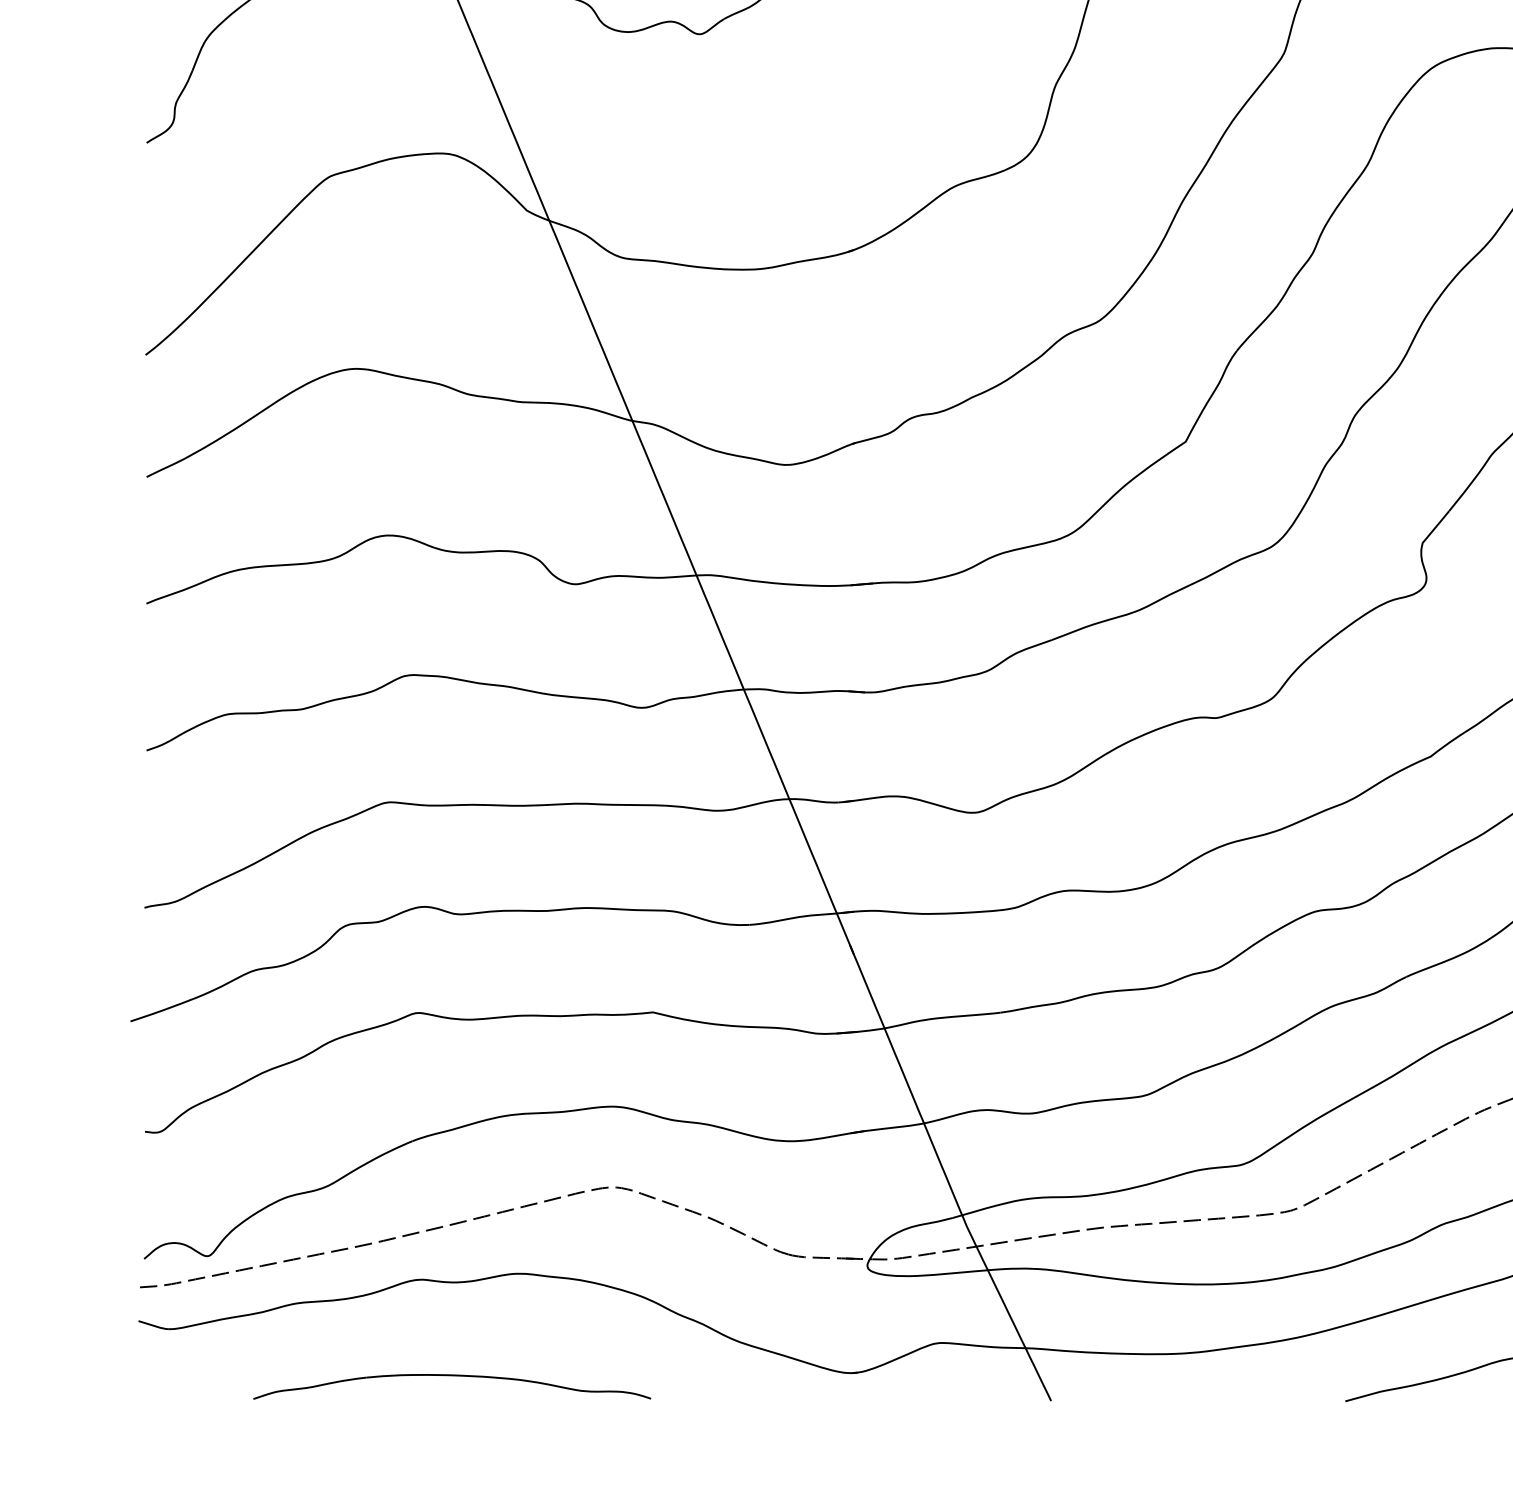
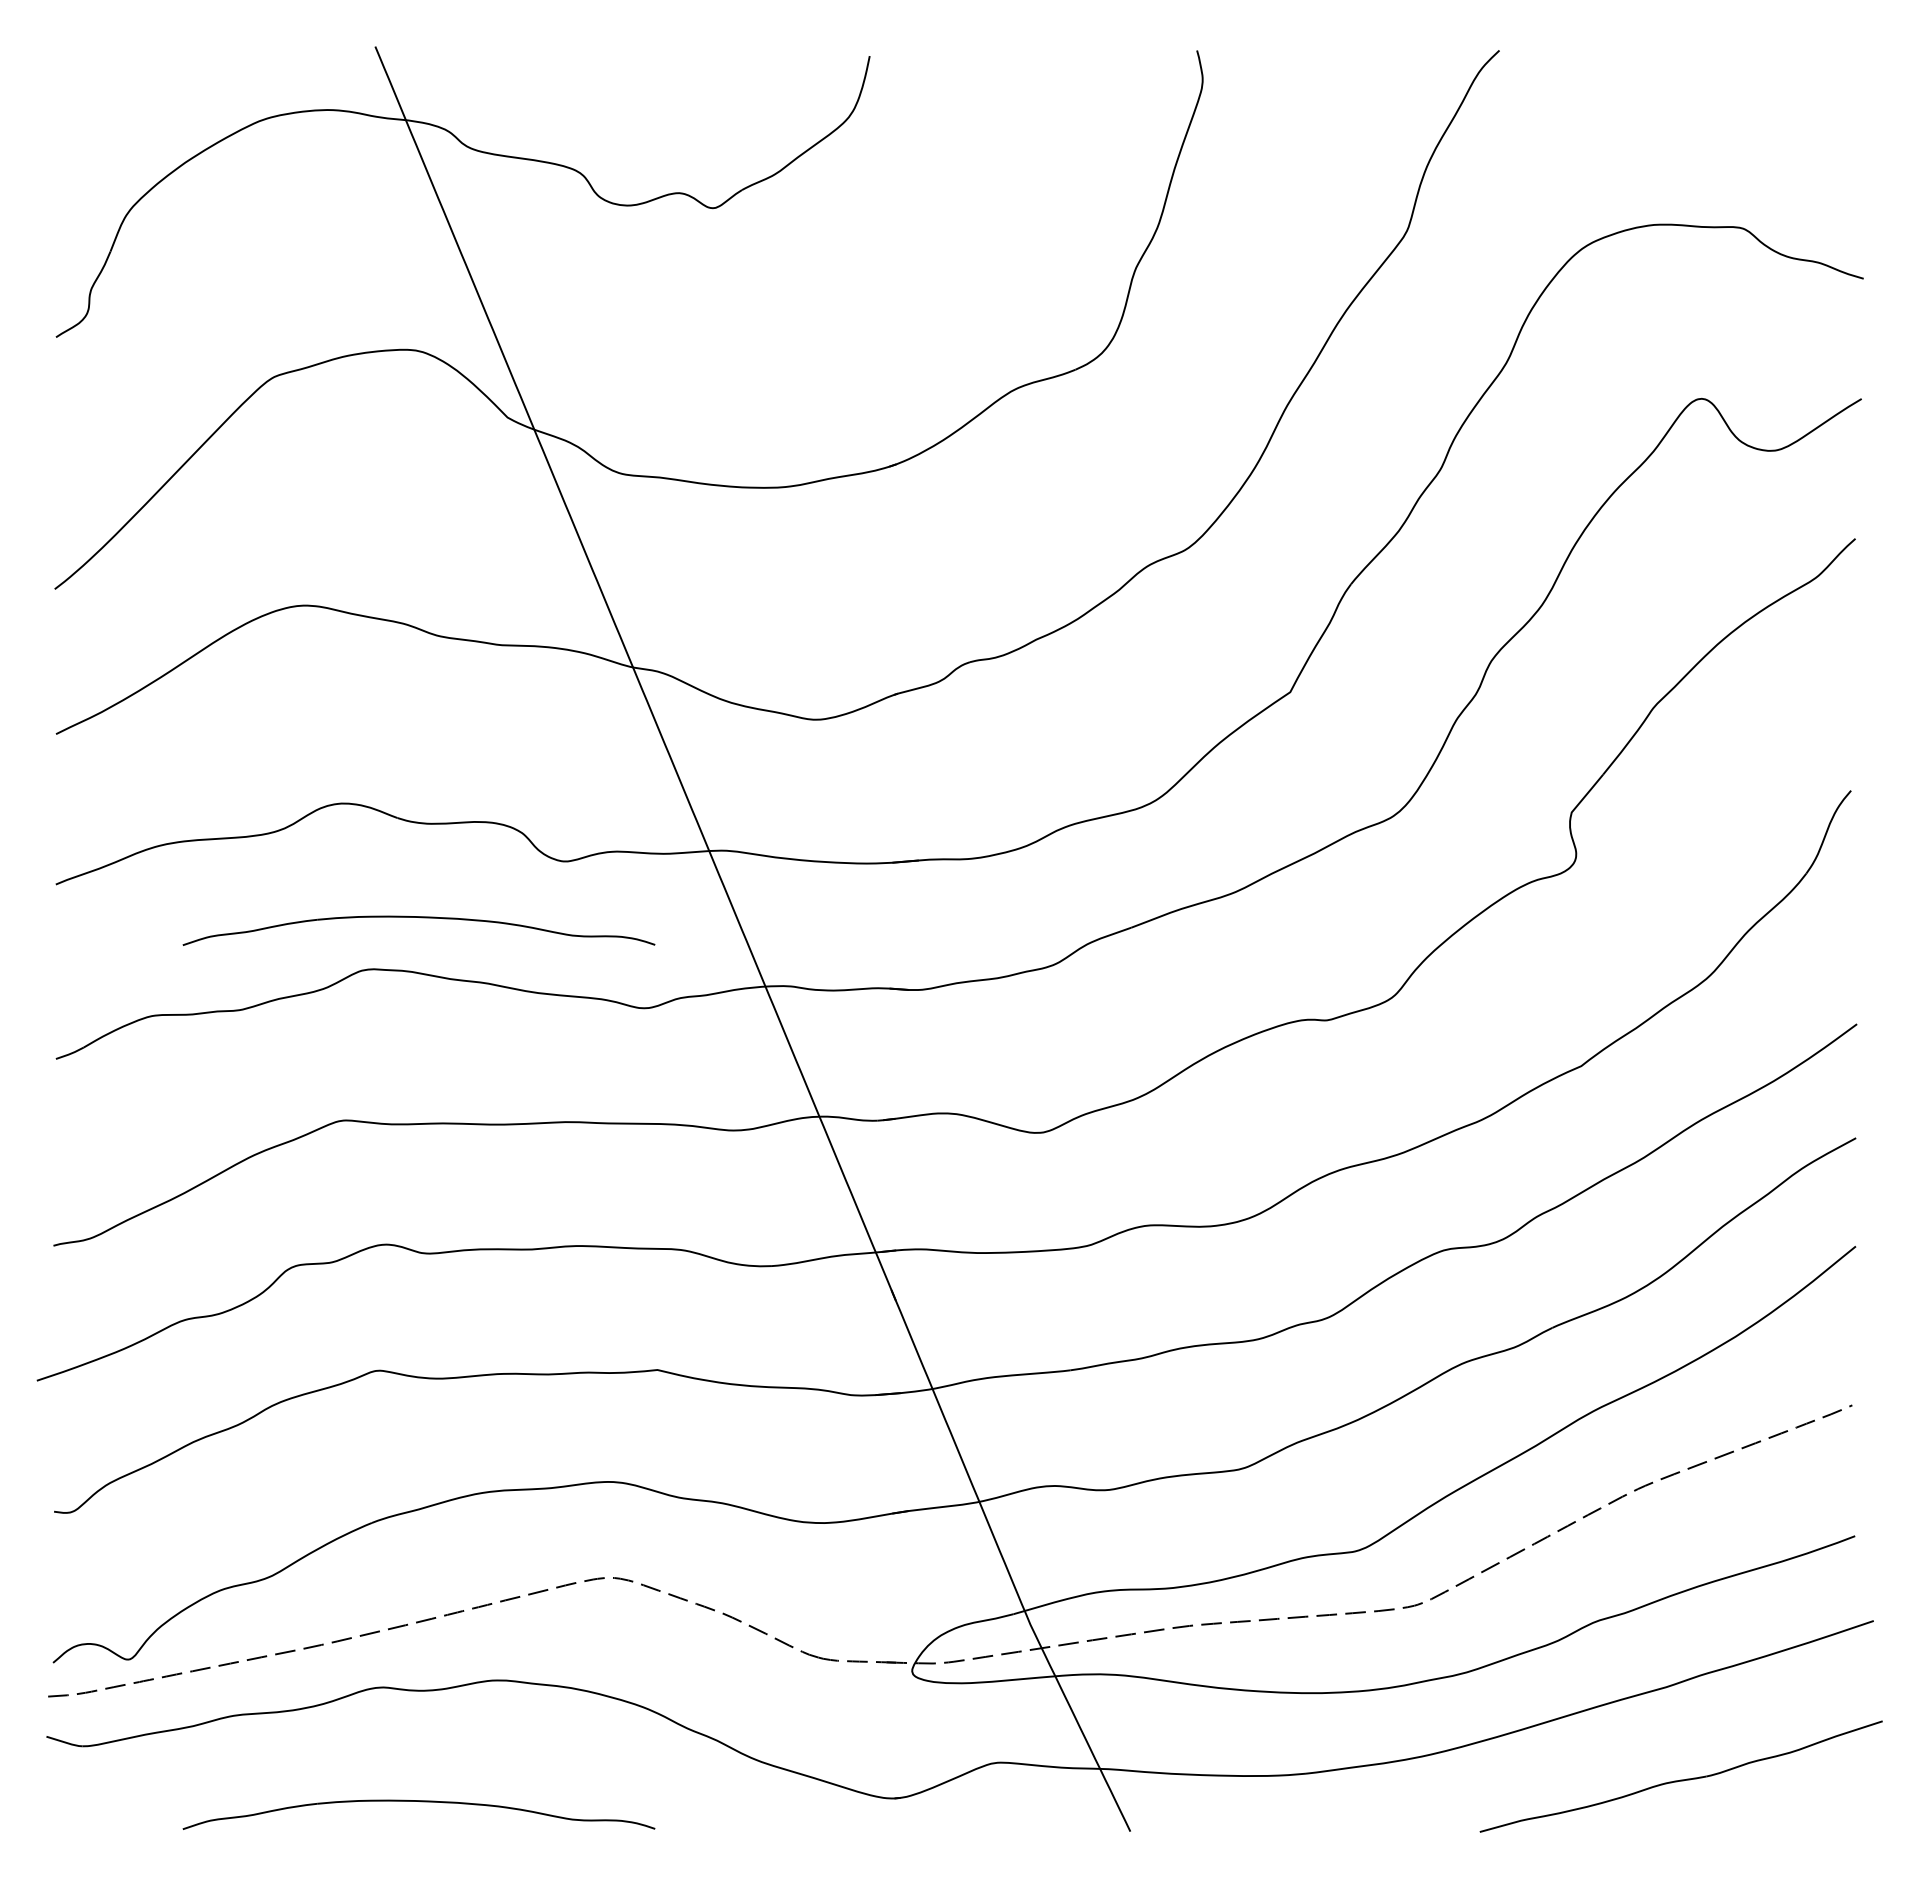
part: (453, 632) -> (420, 918), added

